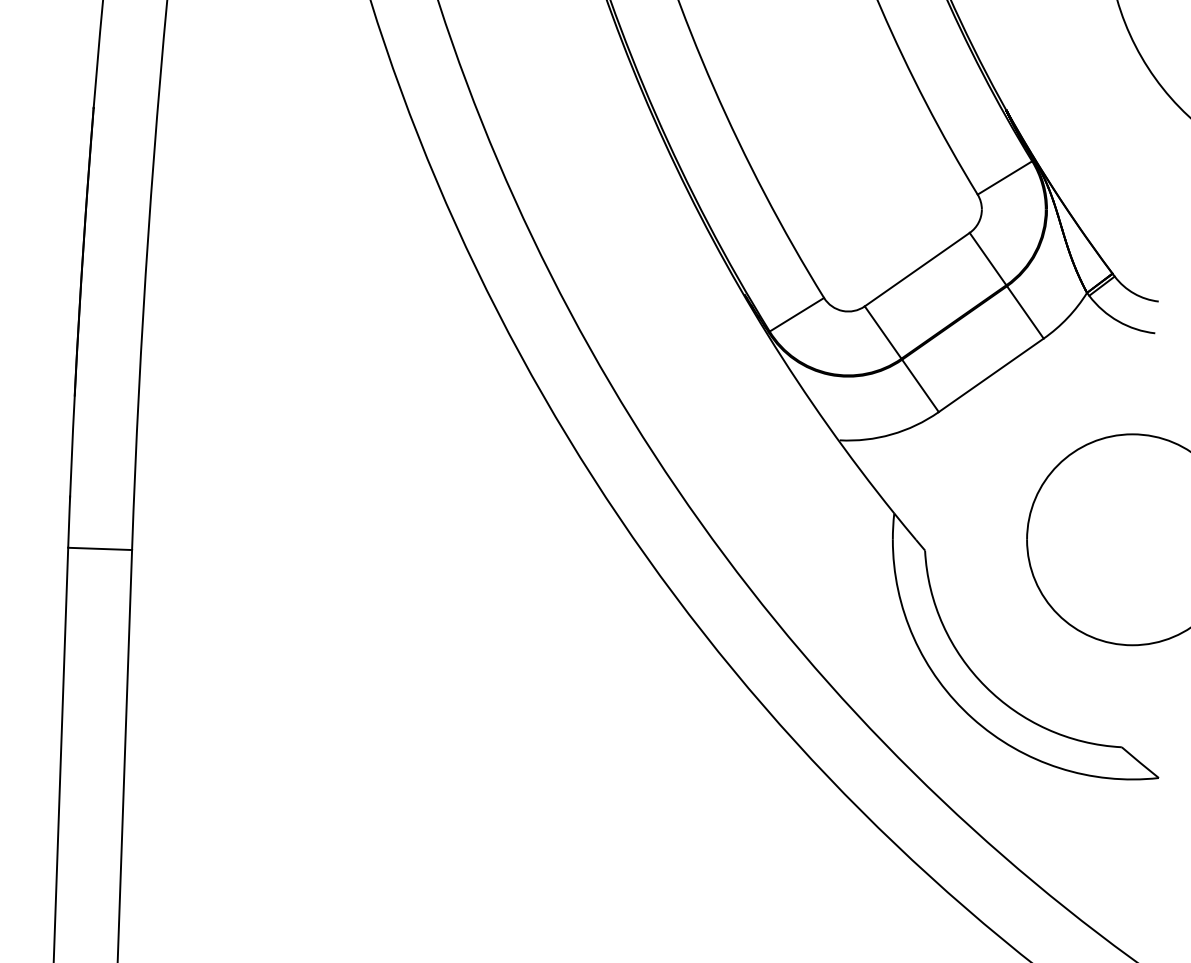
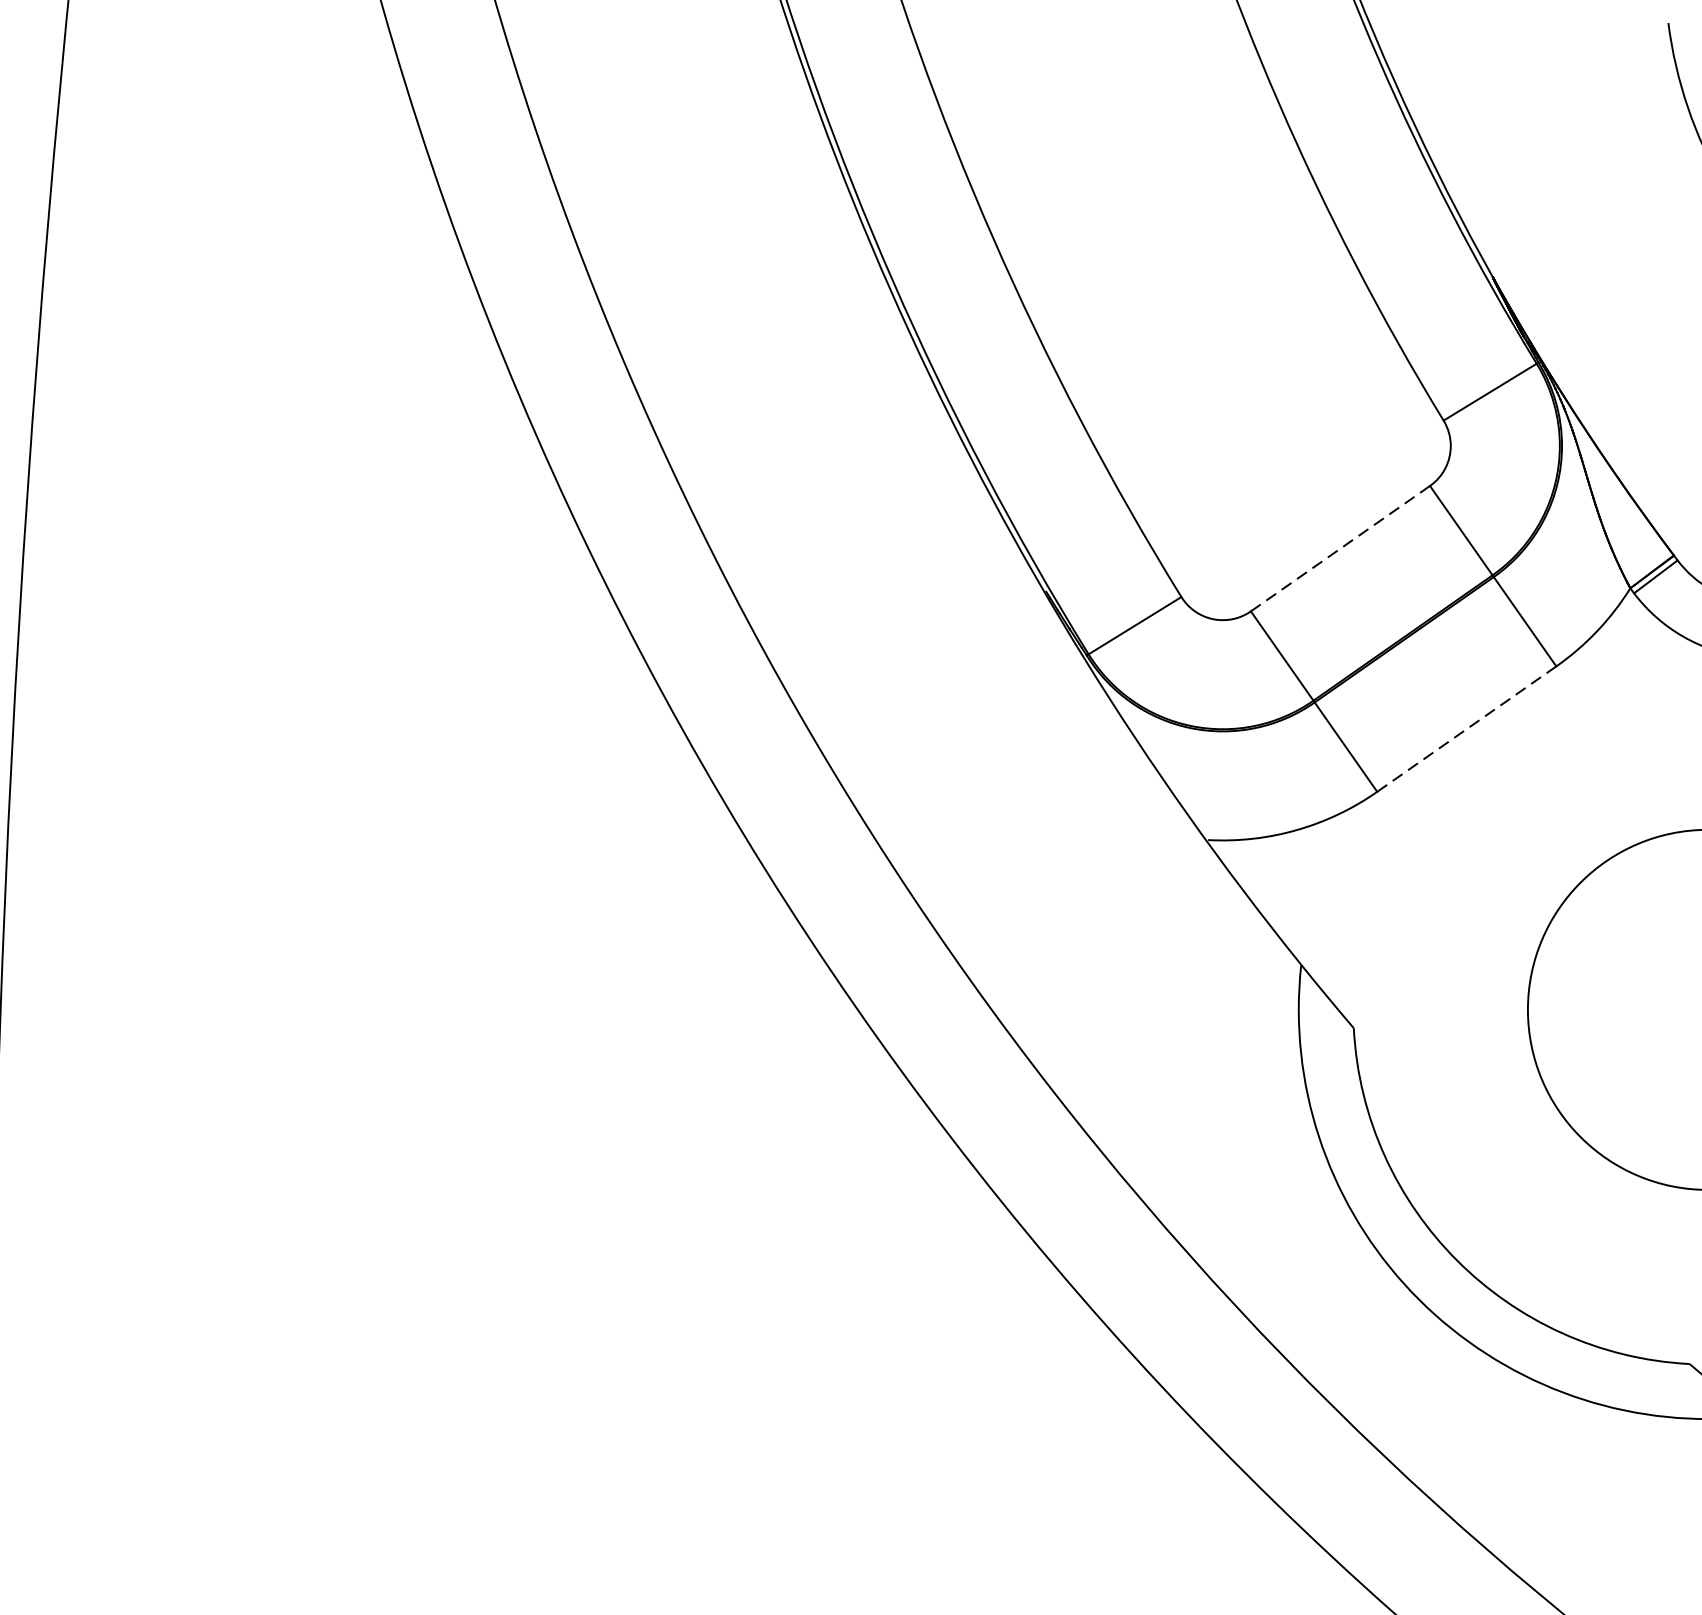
line: (917, 269) -> (1340, 548), solid -> dashed
line: (990, 375) -> (1465, 729), solid -> dashed

